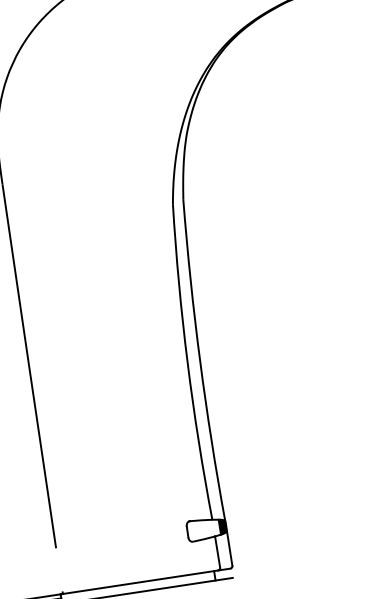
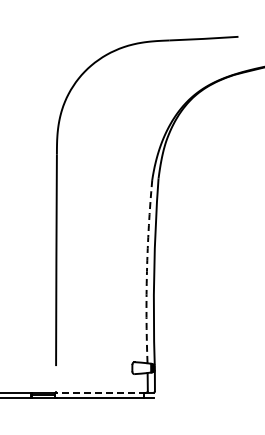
arc: (186, 362) -> (146, 271), solid -> dashed
line: (139, 582) -> (100, 392), solid -> dashed

